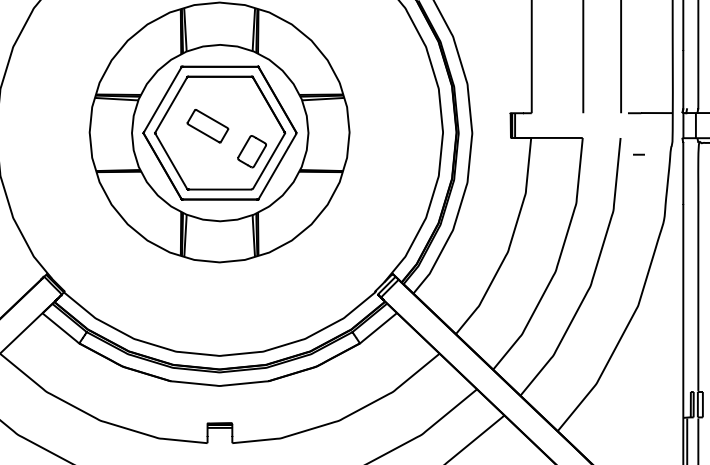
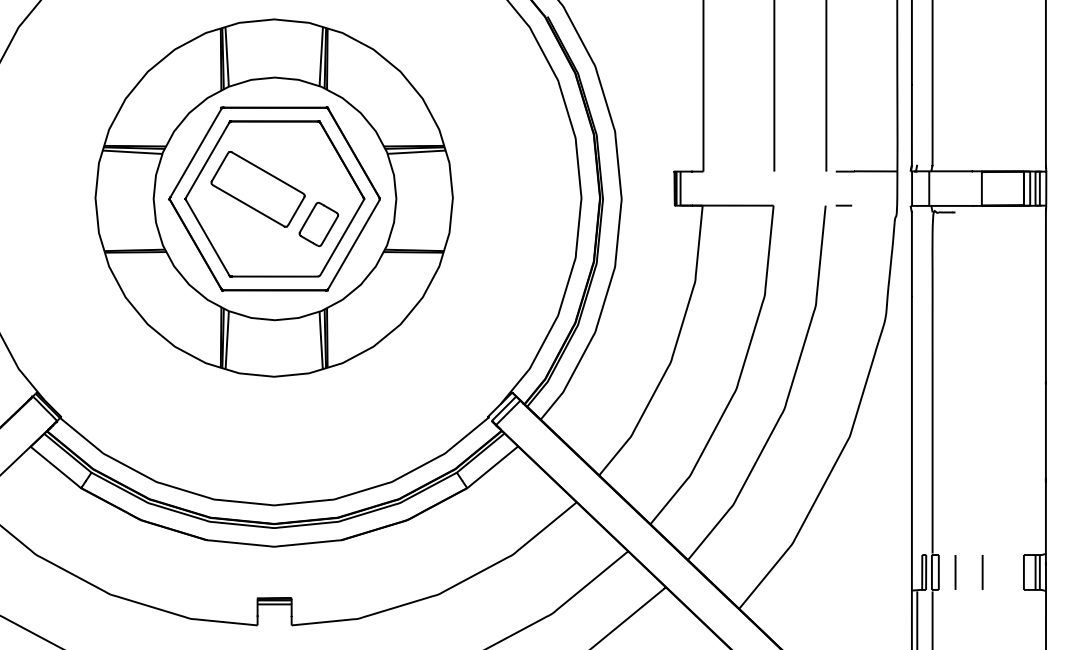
part: (207, 126) -> (257, 189), size x1.67
line: (638, 154) -> (843, 205), moved

